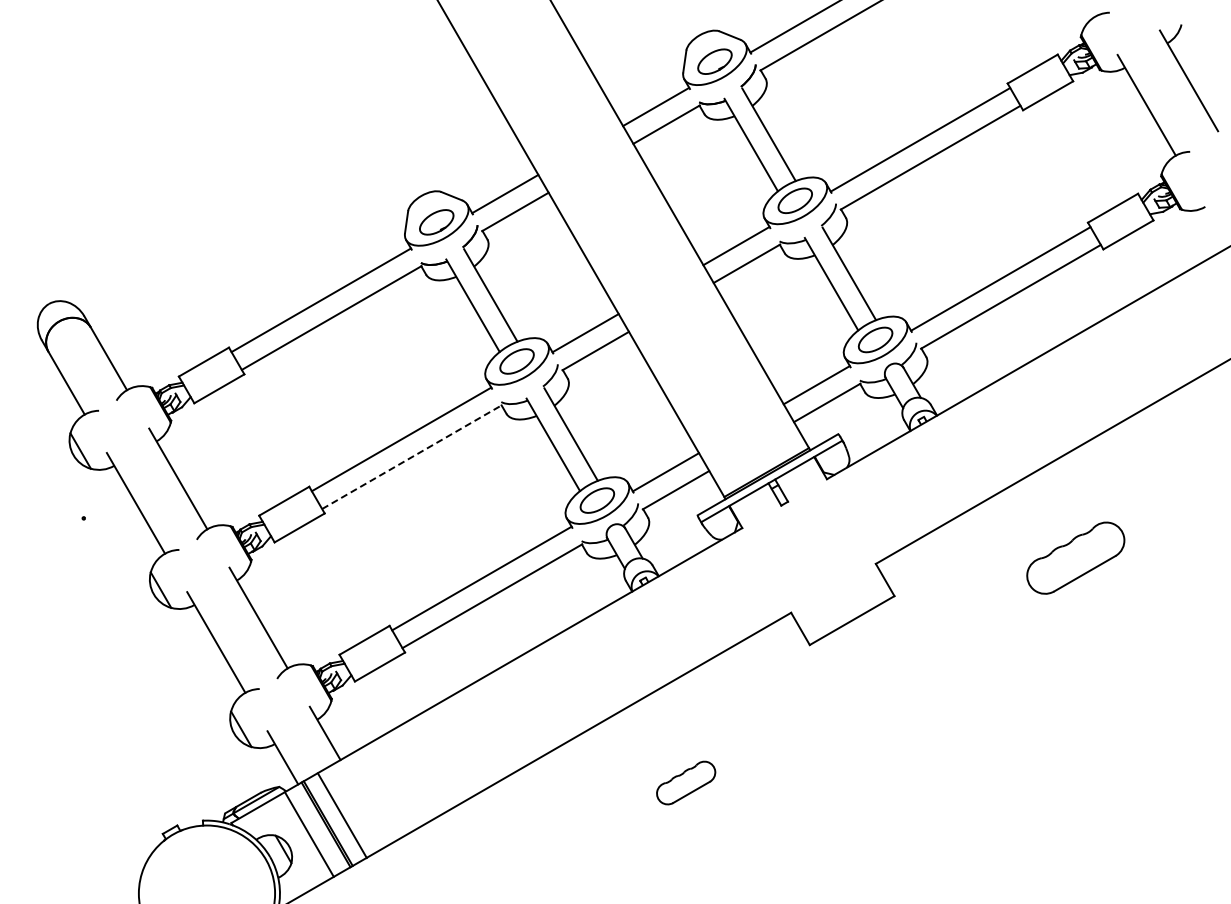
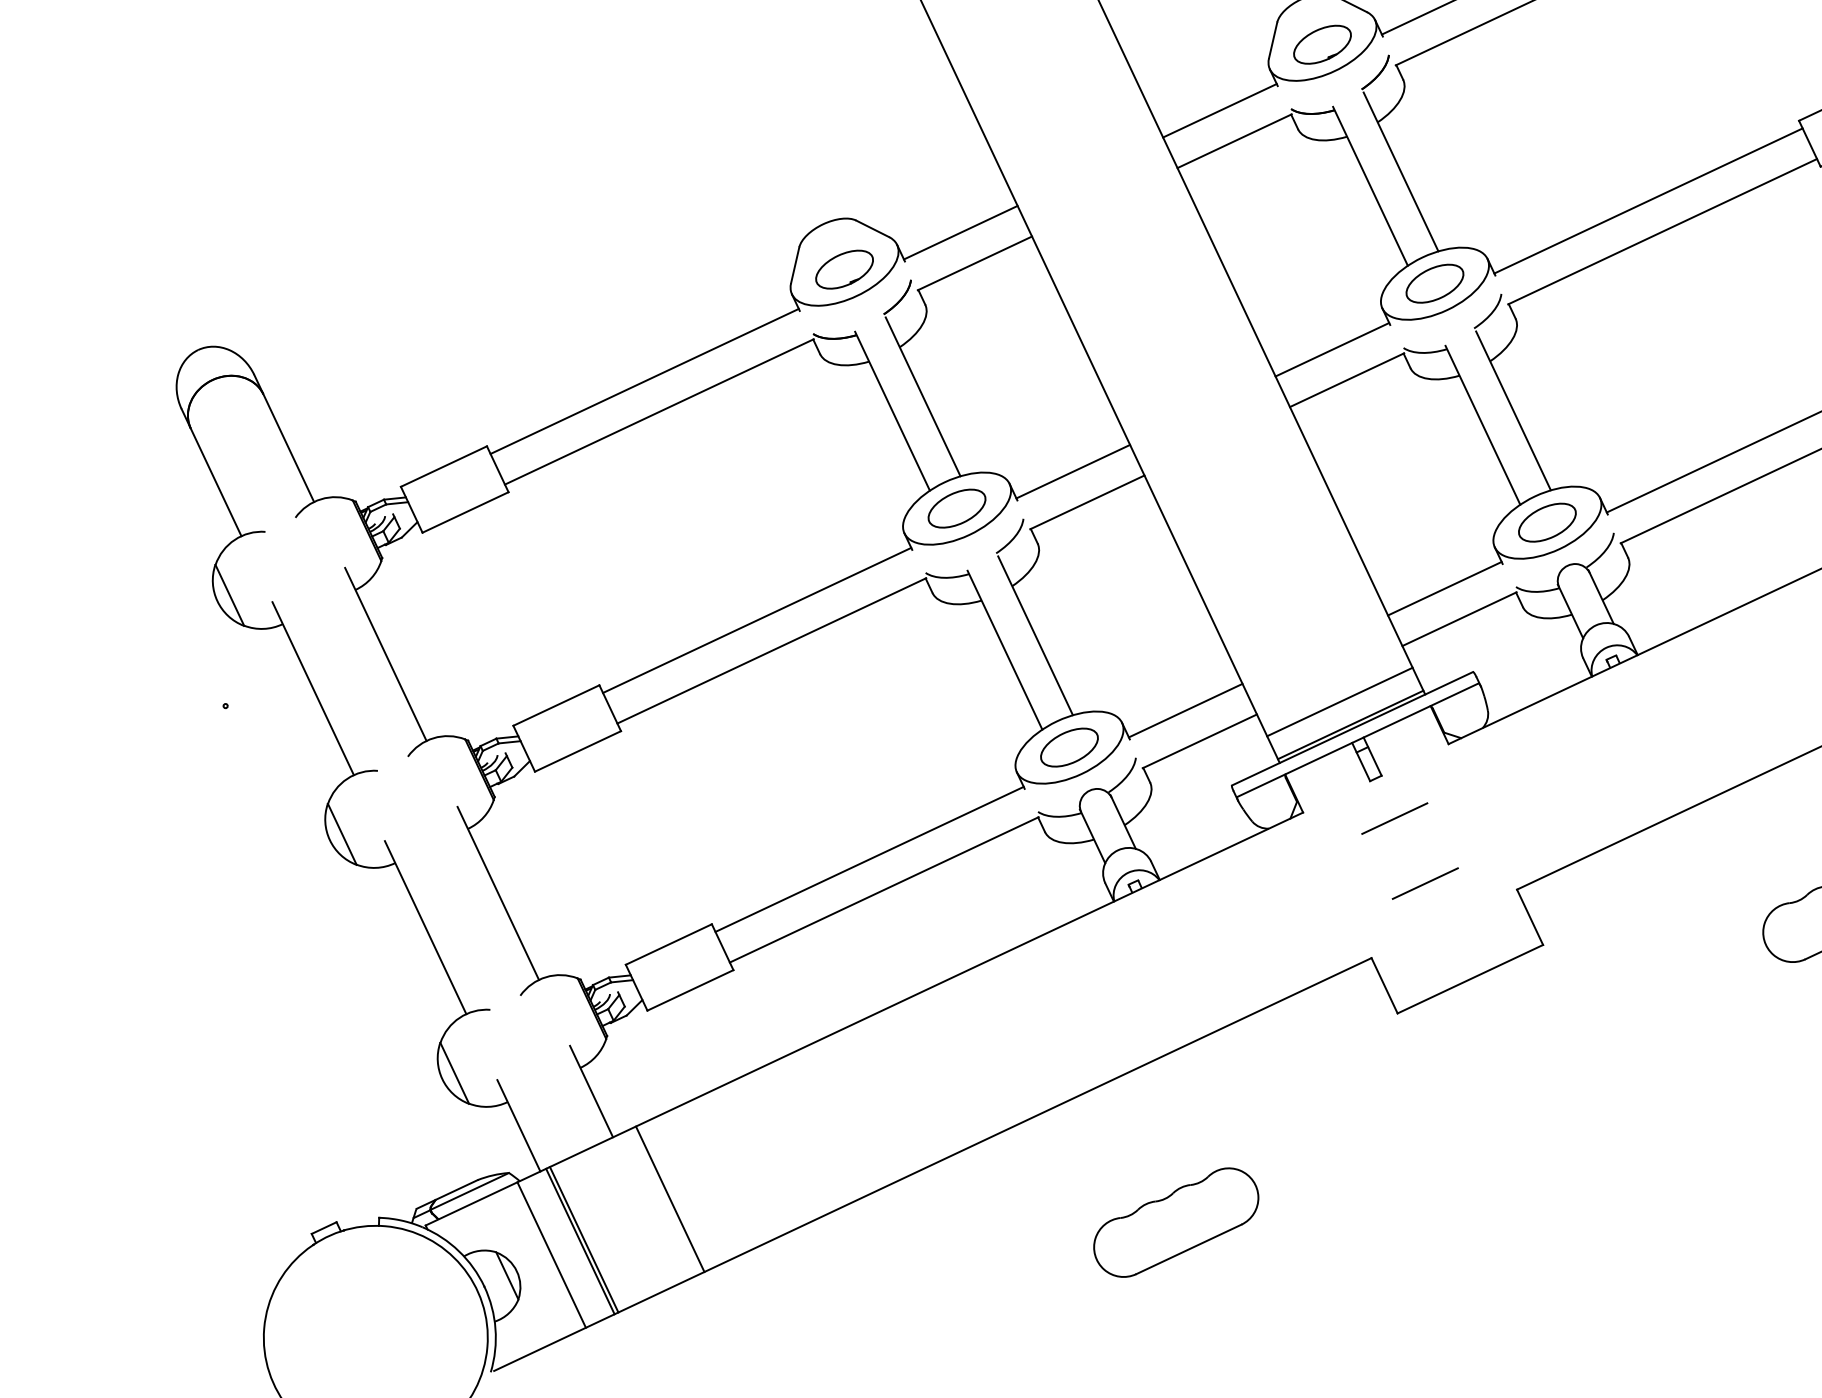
line: (412, 457) -> (772, 651), dashed -> solid
line: (758, 458) -> (1339, 700), added
line: (798, 527) -> (1395, 819), added
line: (819, 564) -> (1424, 882), added
part: (685, 782) -> (1175, 1221), size x1.67
line: (341, 815) -> (668, 1198), moved

